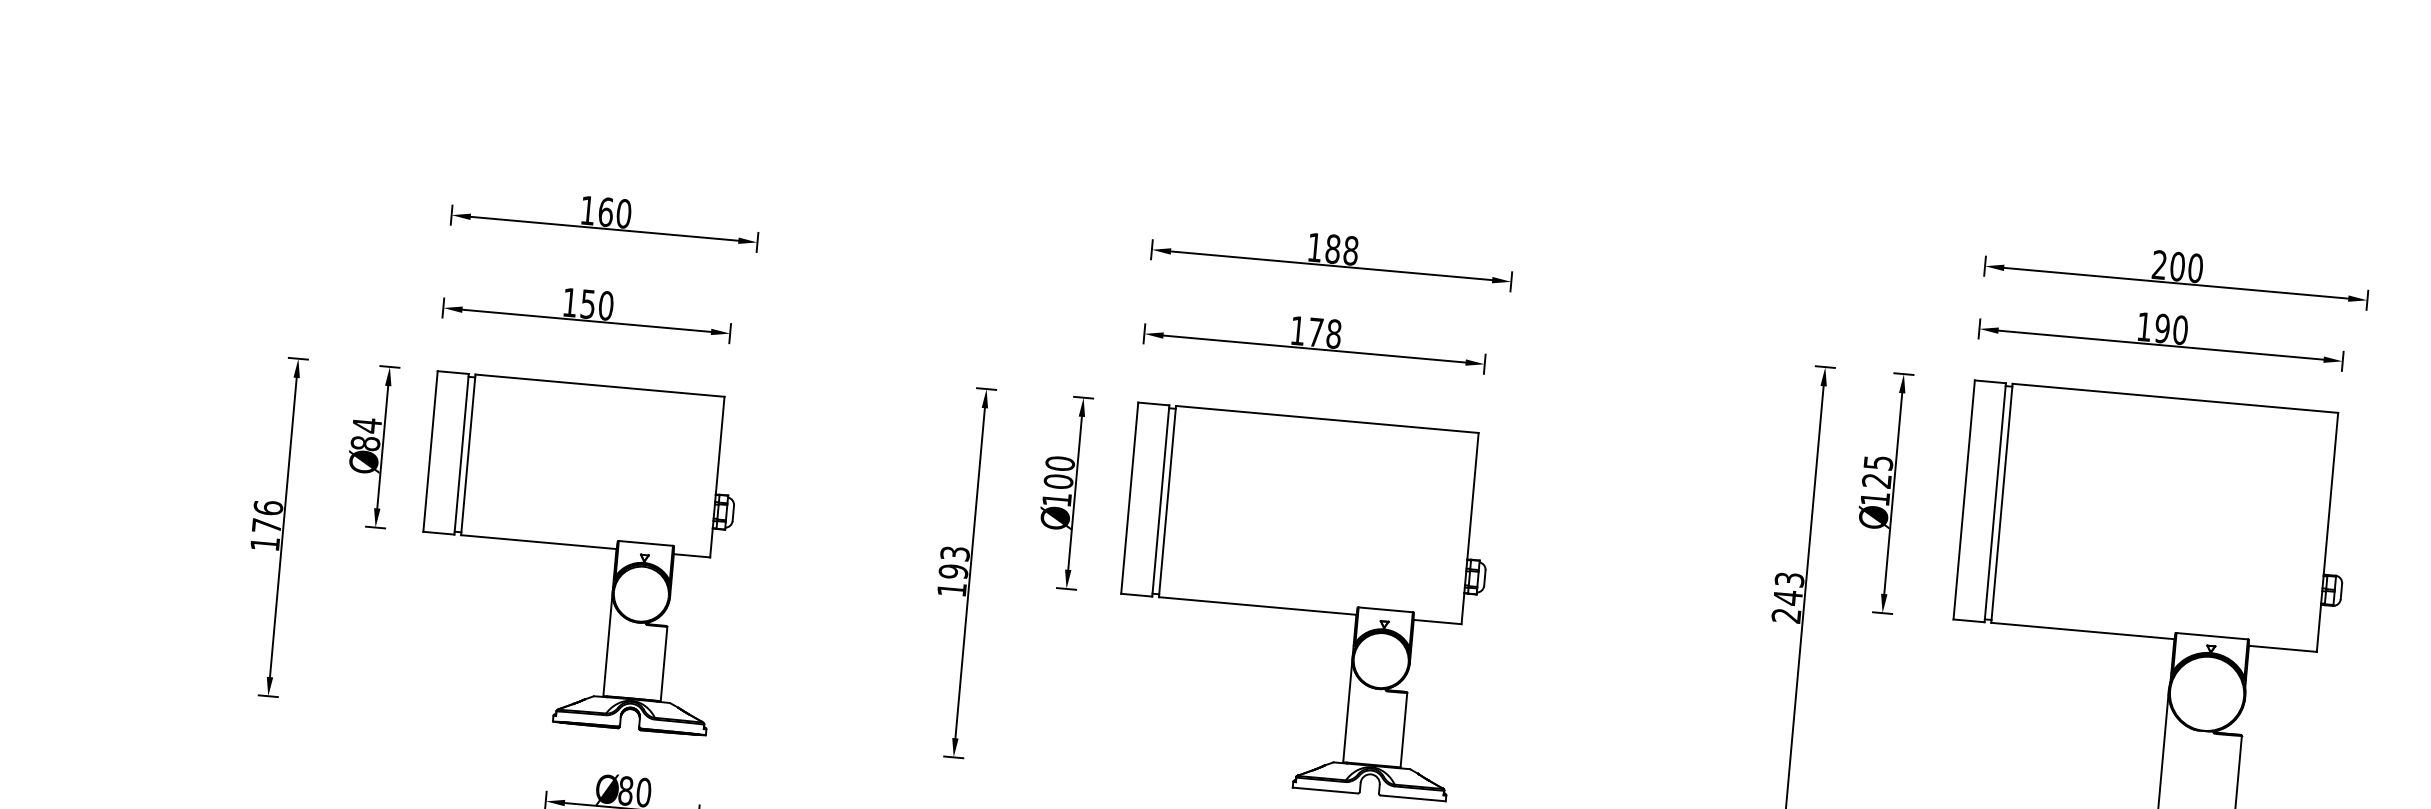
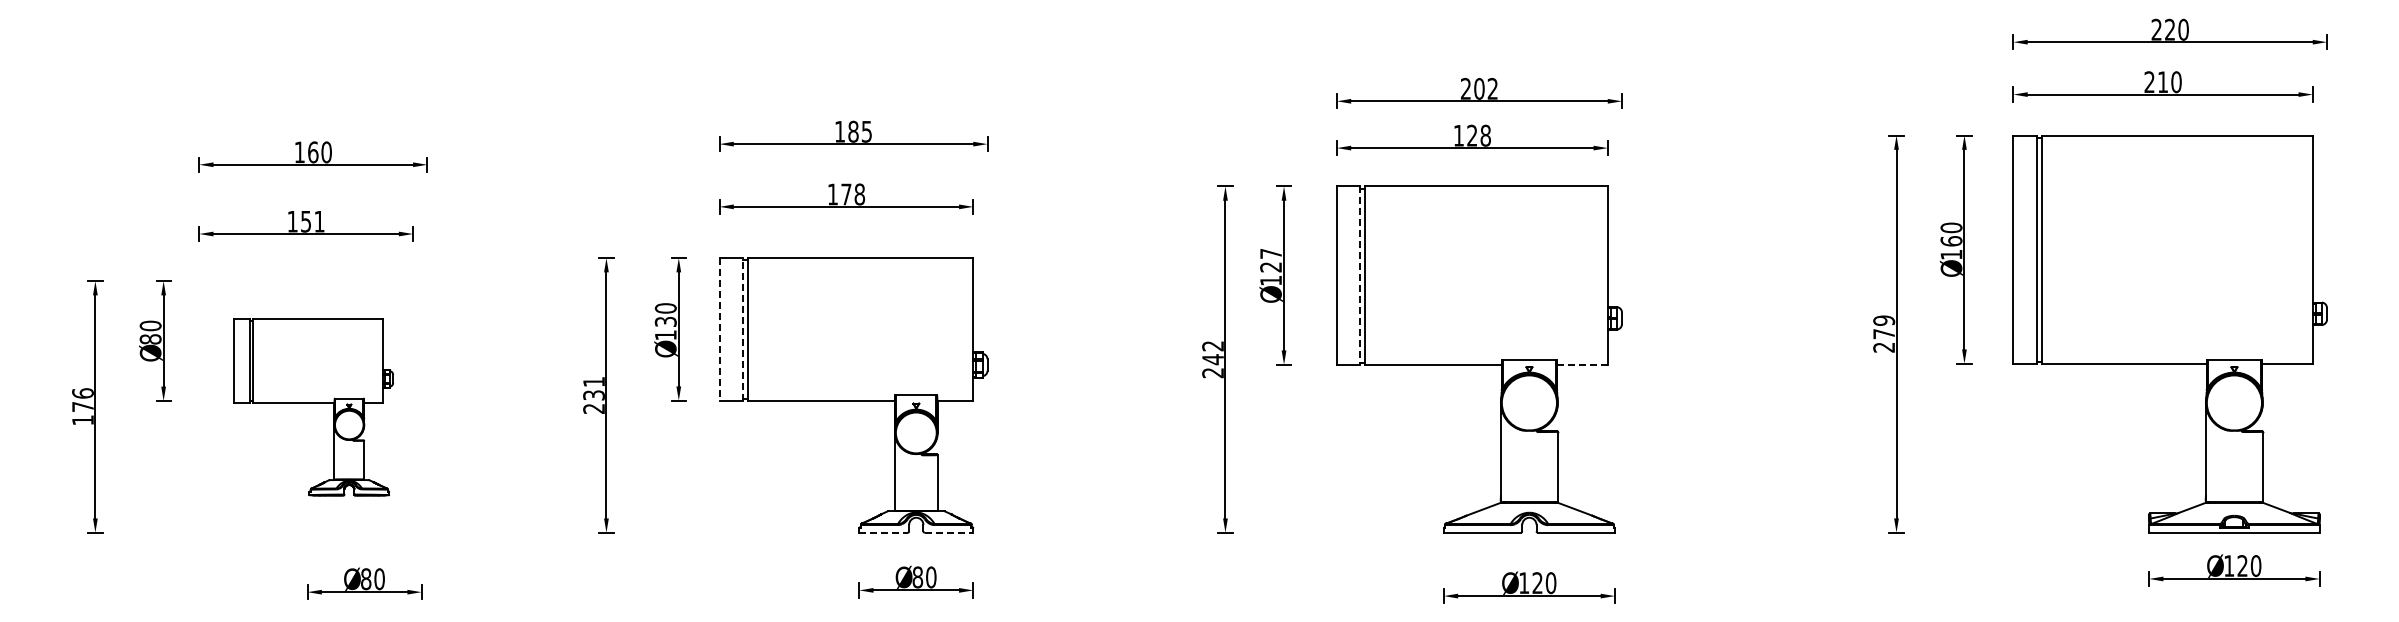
text: (1350, 250) -> (866, 131), 188 -> 185
text: (2195, 267) -> (1492, 88), 200 -> 202
text: (606, 305) -> (319, 221), 150 -> 151
text: (2172, 329) -> (1479, 135), 190 -> 128
text: (367, 424) -> (150, 325), 84 -> 80
text: (1879, 462) -> (1271, 253), 125 -> 127
text: (1058, 481) -> (665, 321), 100 -> 130
line: (1129, 498) -> (719, 329), solid -> dashed
line: (1160, 499) -> (742, 328), solid -> dashed
line: (1995, 503) -> (1360, 276), solid -> dashed
part: (575, 554) -> (313, 407), size x0.7
text: (952, 571) -> (593, 395), 193 -> 231
text: (1788, 580) -> (1212, 346), 243 -> 242
line: (2284, 648) -> (1583, 364), solid -> dashed
line: (1326, 790) -> (884, 532), solid -> dashed
line: (1413, 798) -> (949, 532), solid -> dashed

